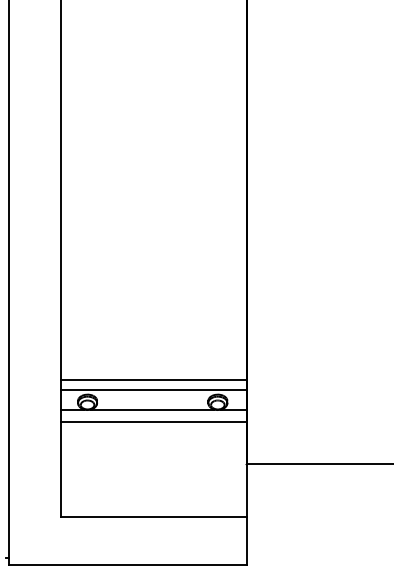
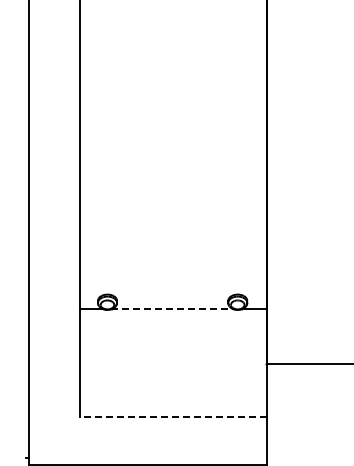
line: (153, 379) -> (173, 279), removed
line: (153, 389) -> (173, 289), removed
line: (153, 409) -> (173, 309), solid -> dashed
line: (153, 422) -> (173, 322), removed
line: (153, 517) -> (173, 417), solid -> dashed

